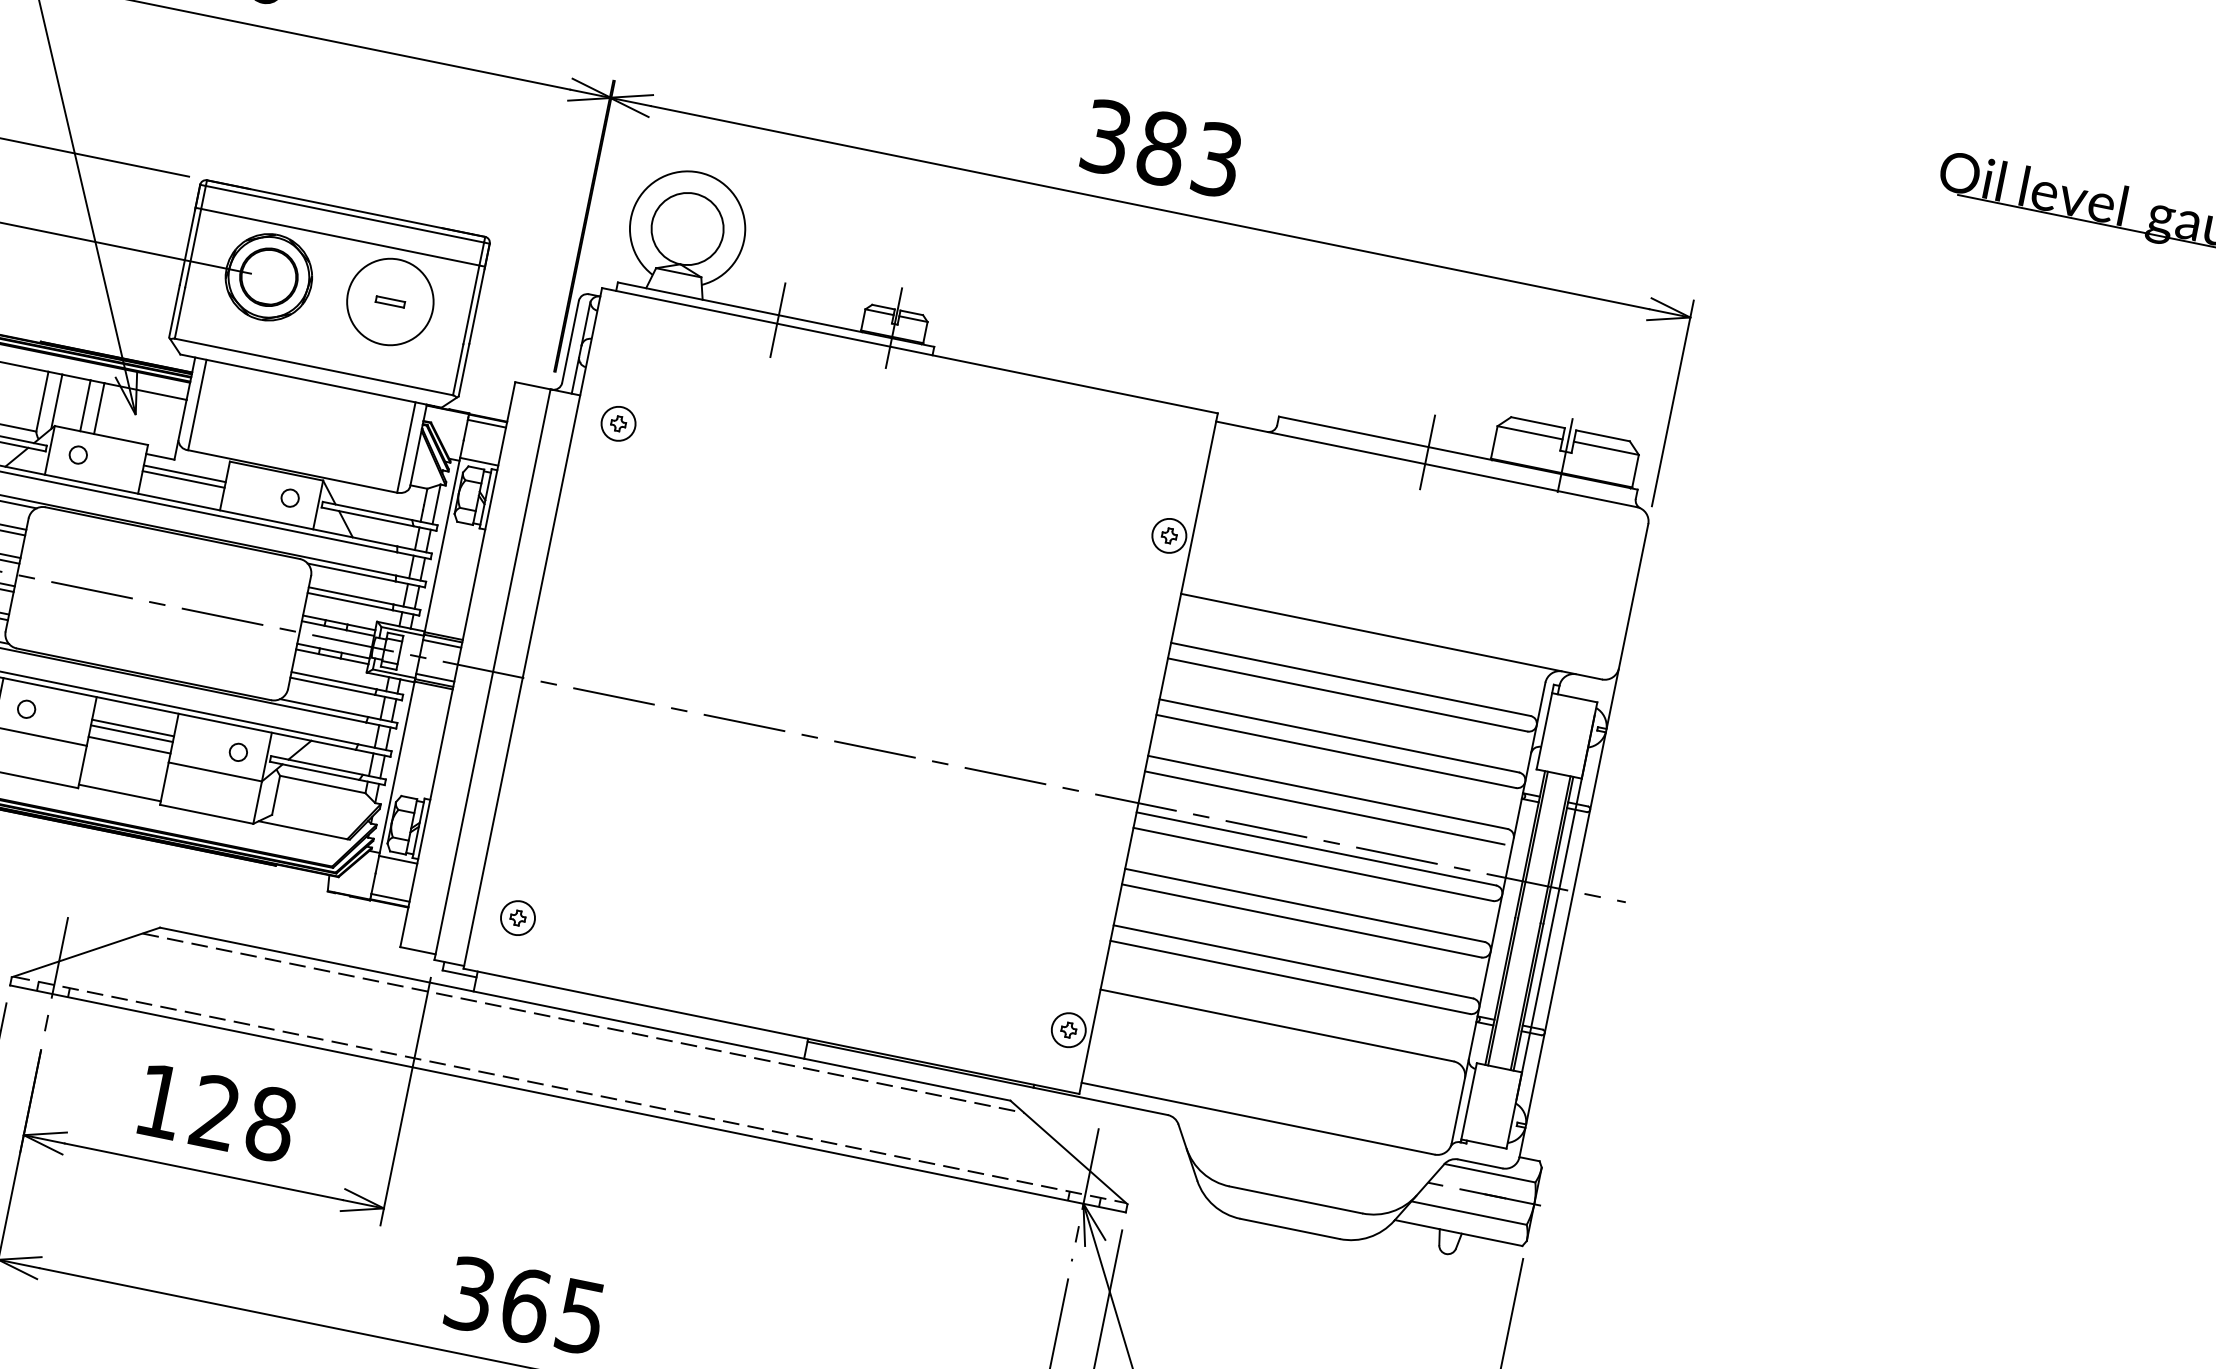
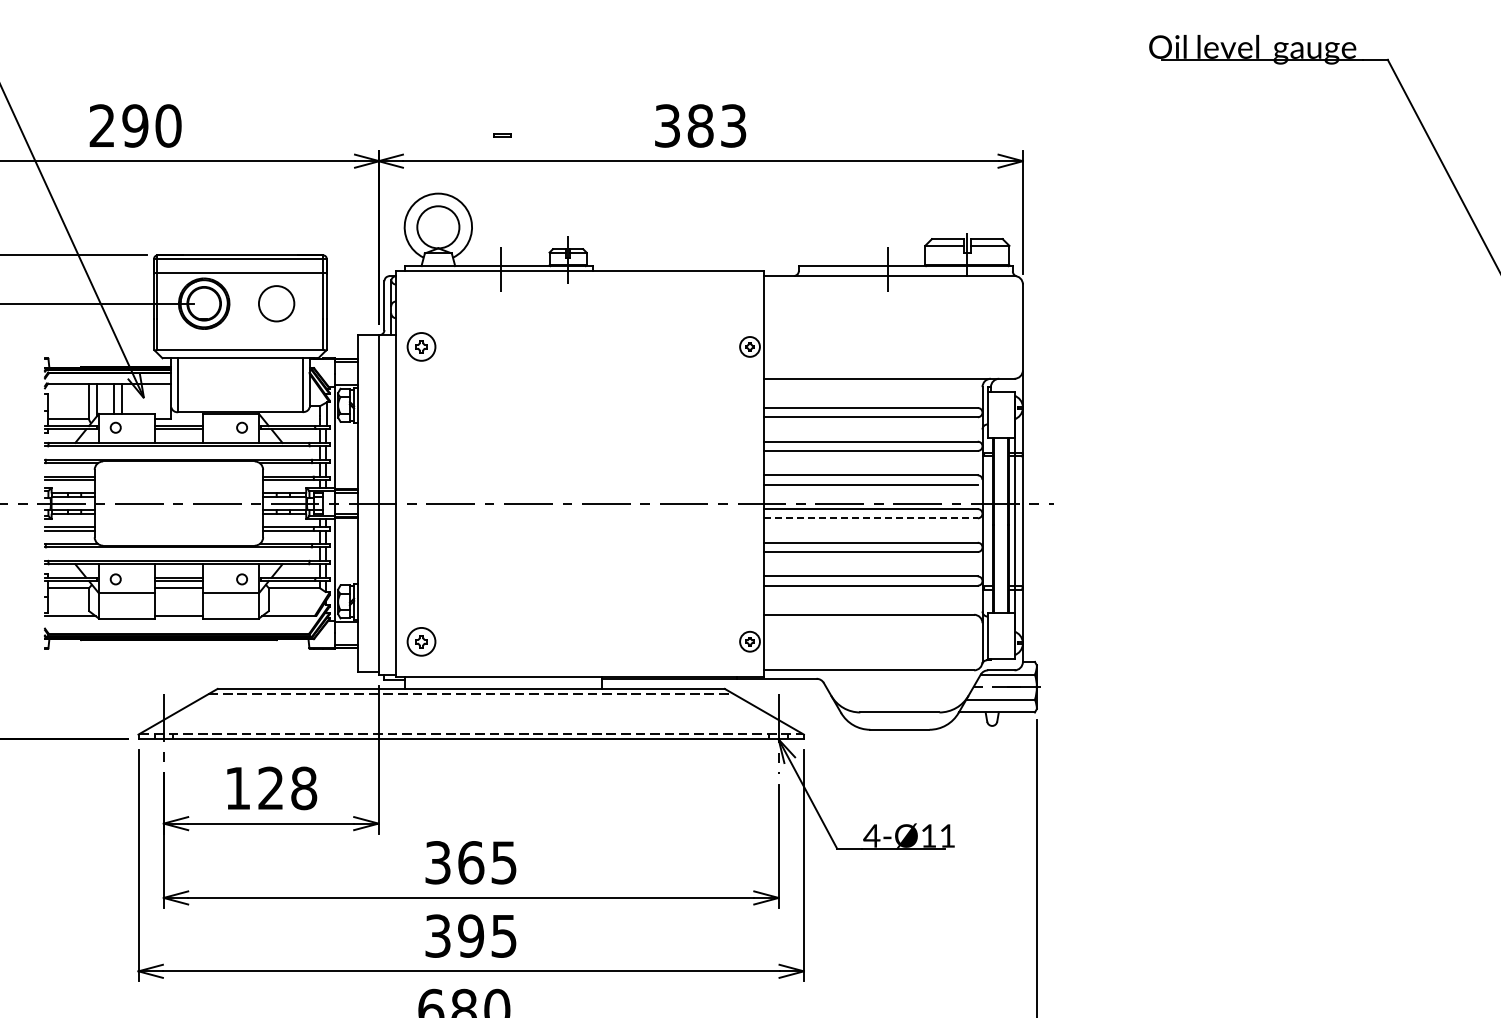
circle: (390, 301) -> (276, 303), size x0.7
part: (390, 301) -> (502, 135), moved
part: (618, 423) -> (421, 346), size x1.4
line: (1314, 864) -> (871, 518), solid -> dashed
part: (518, 917) -> (421, 641), size x1.4

